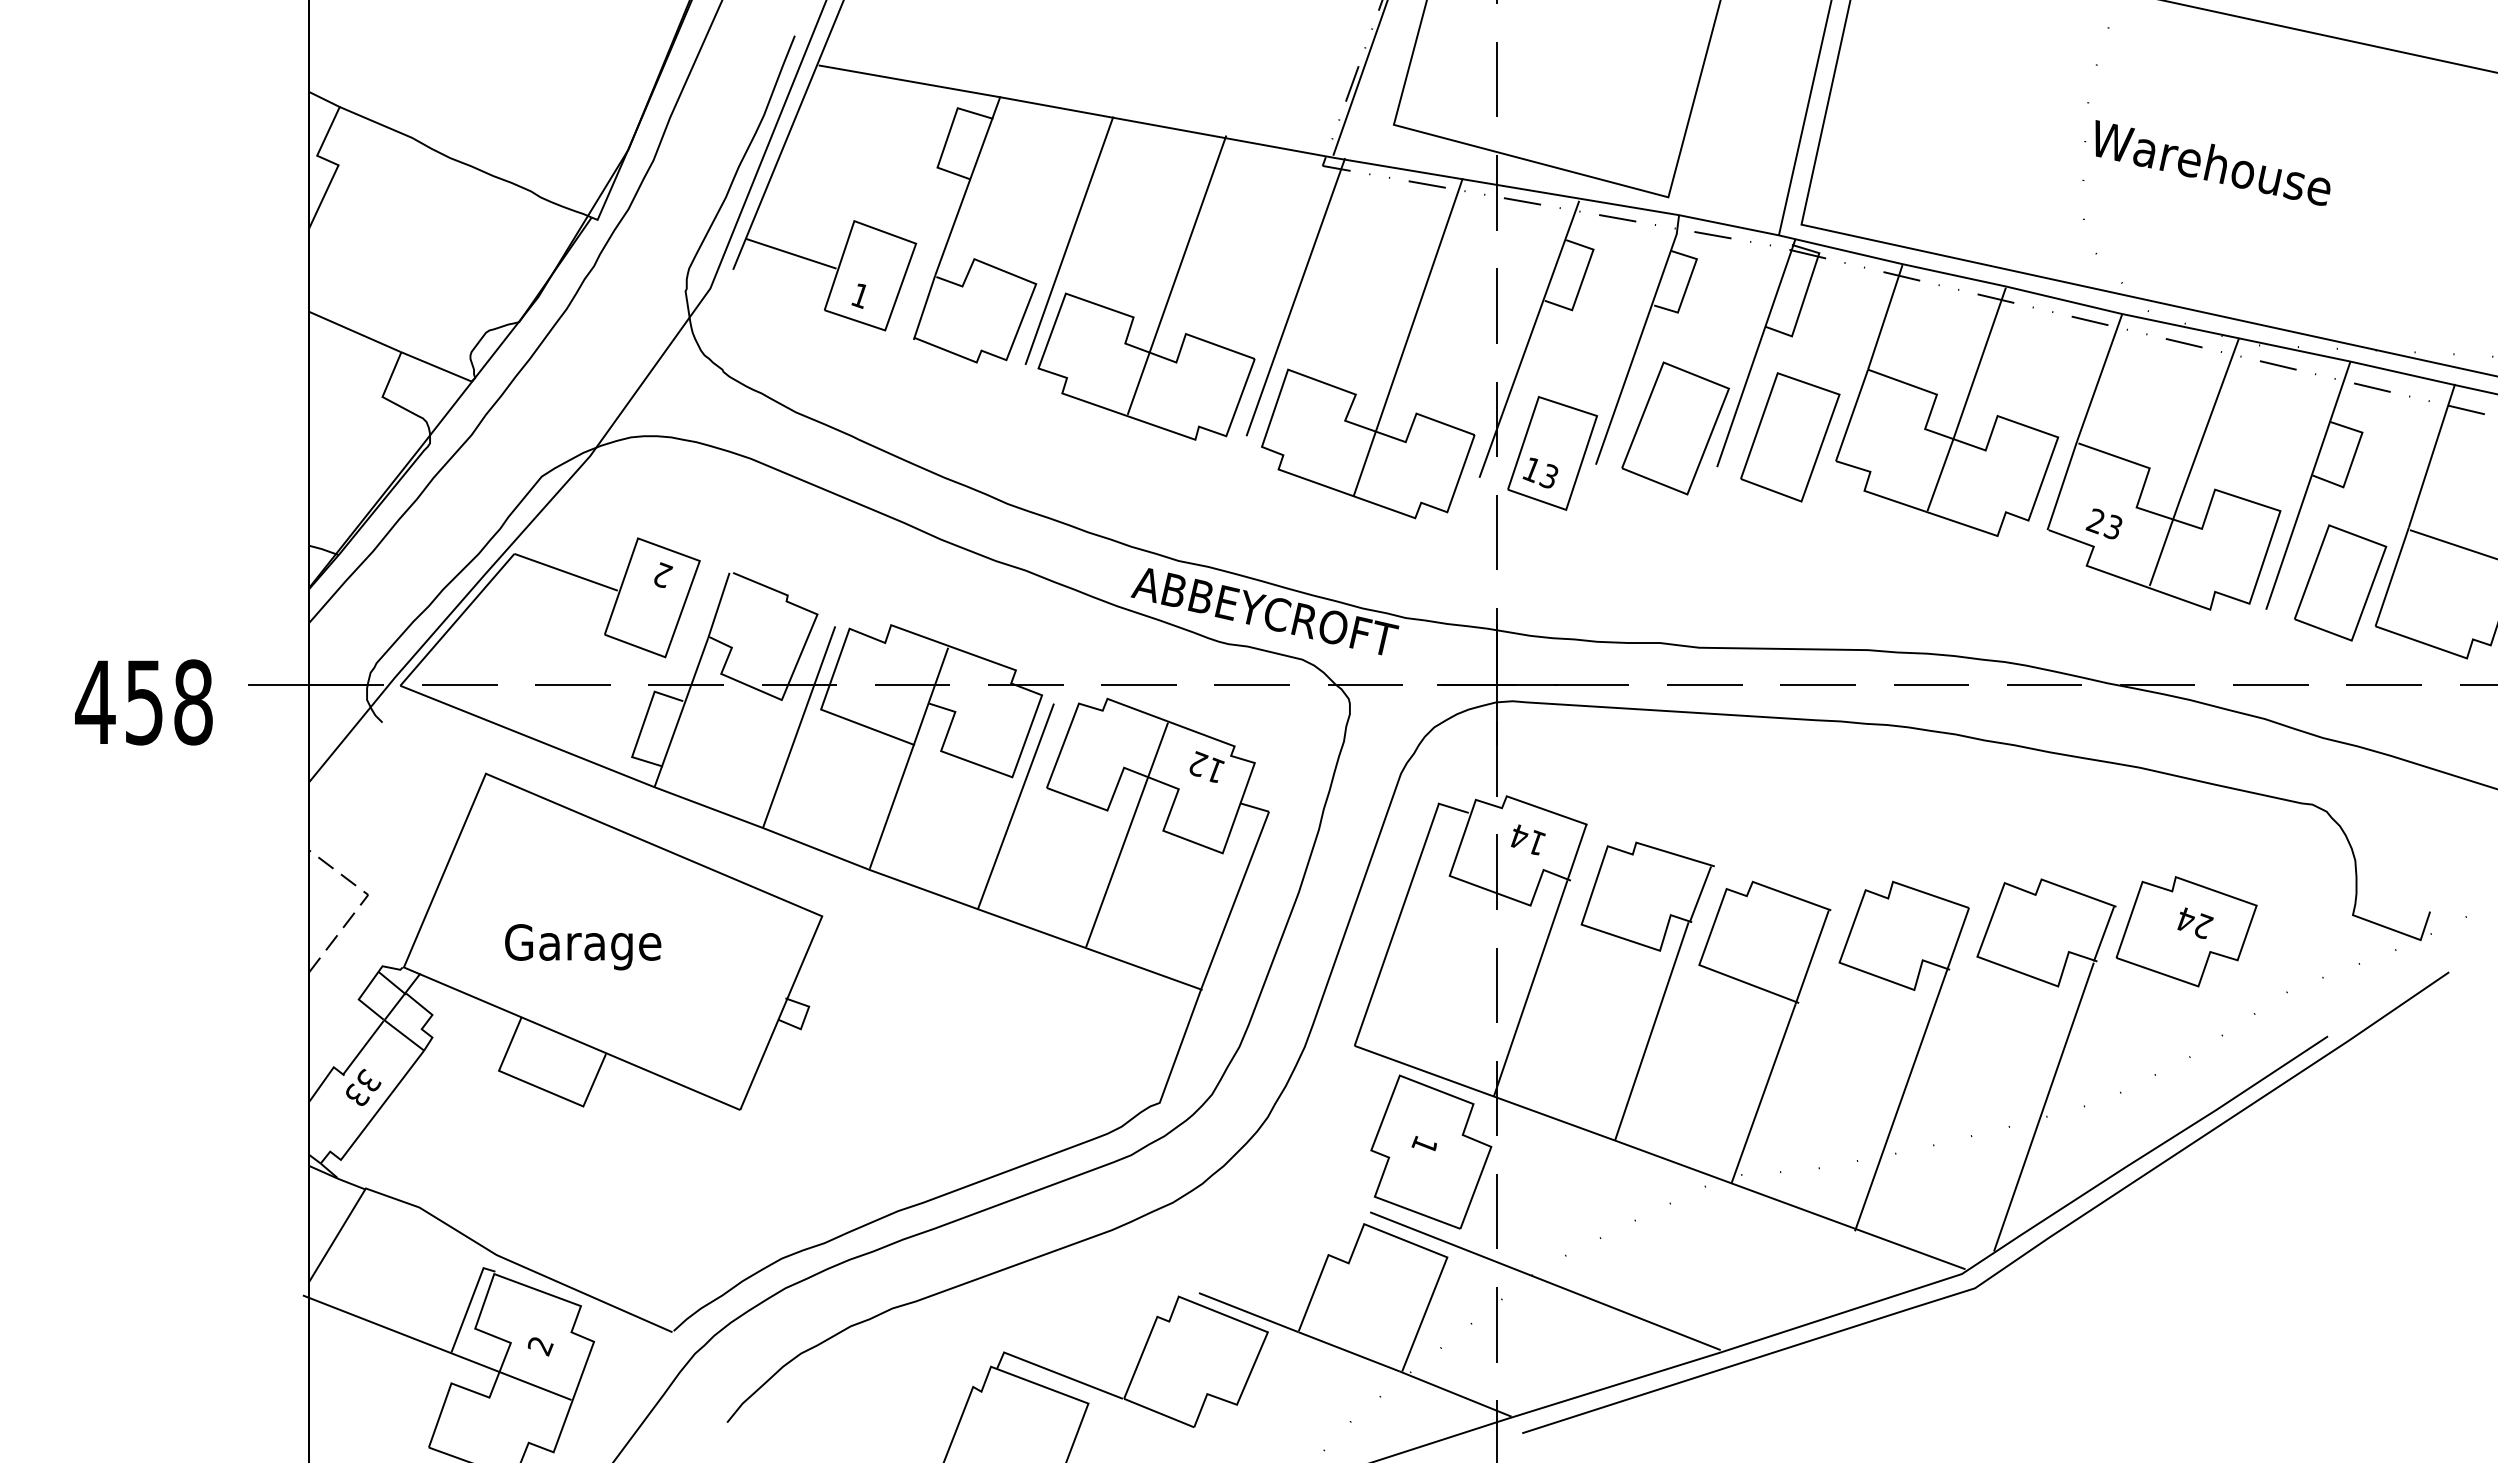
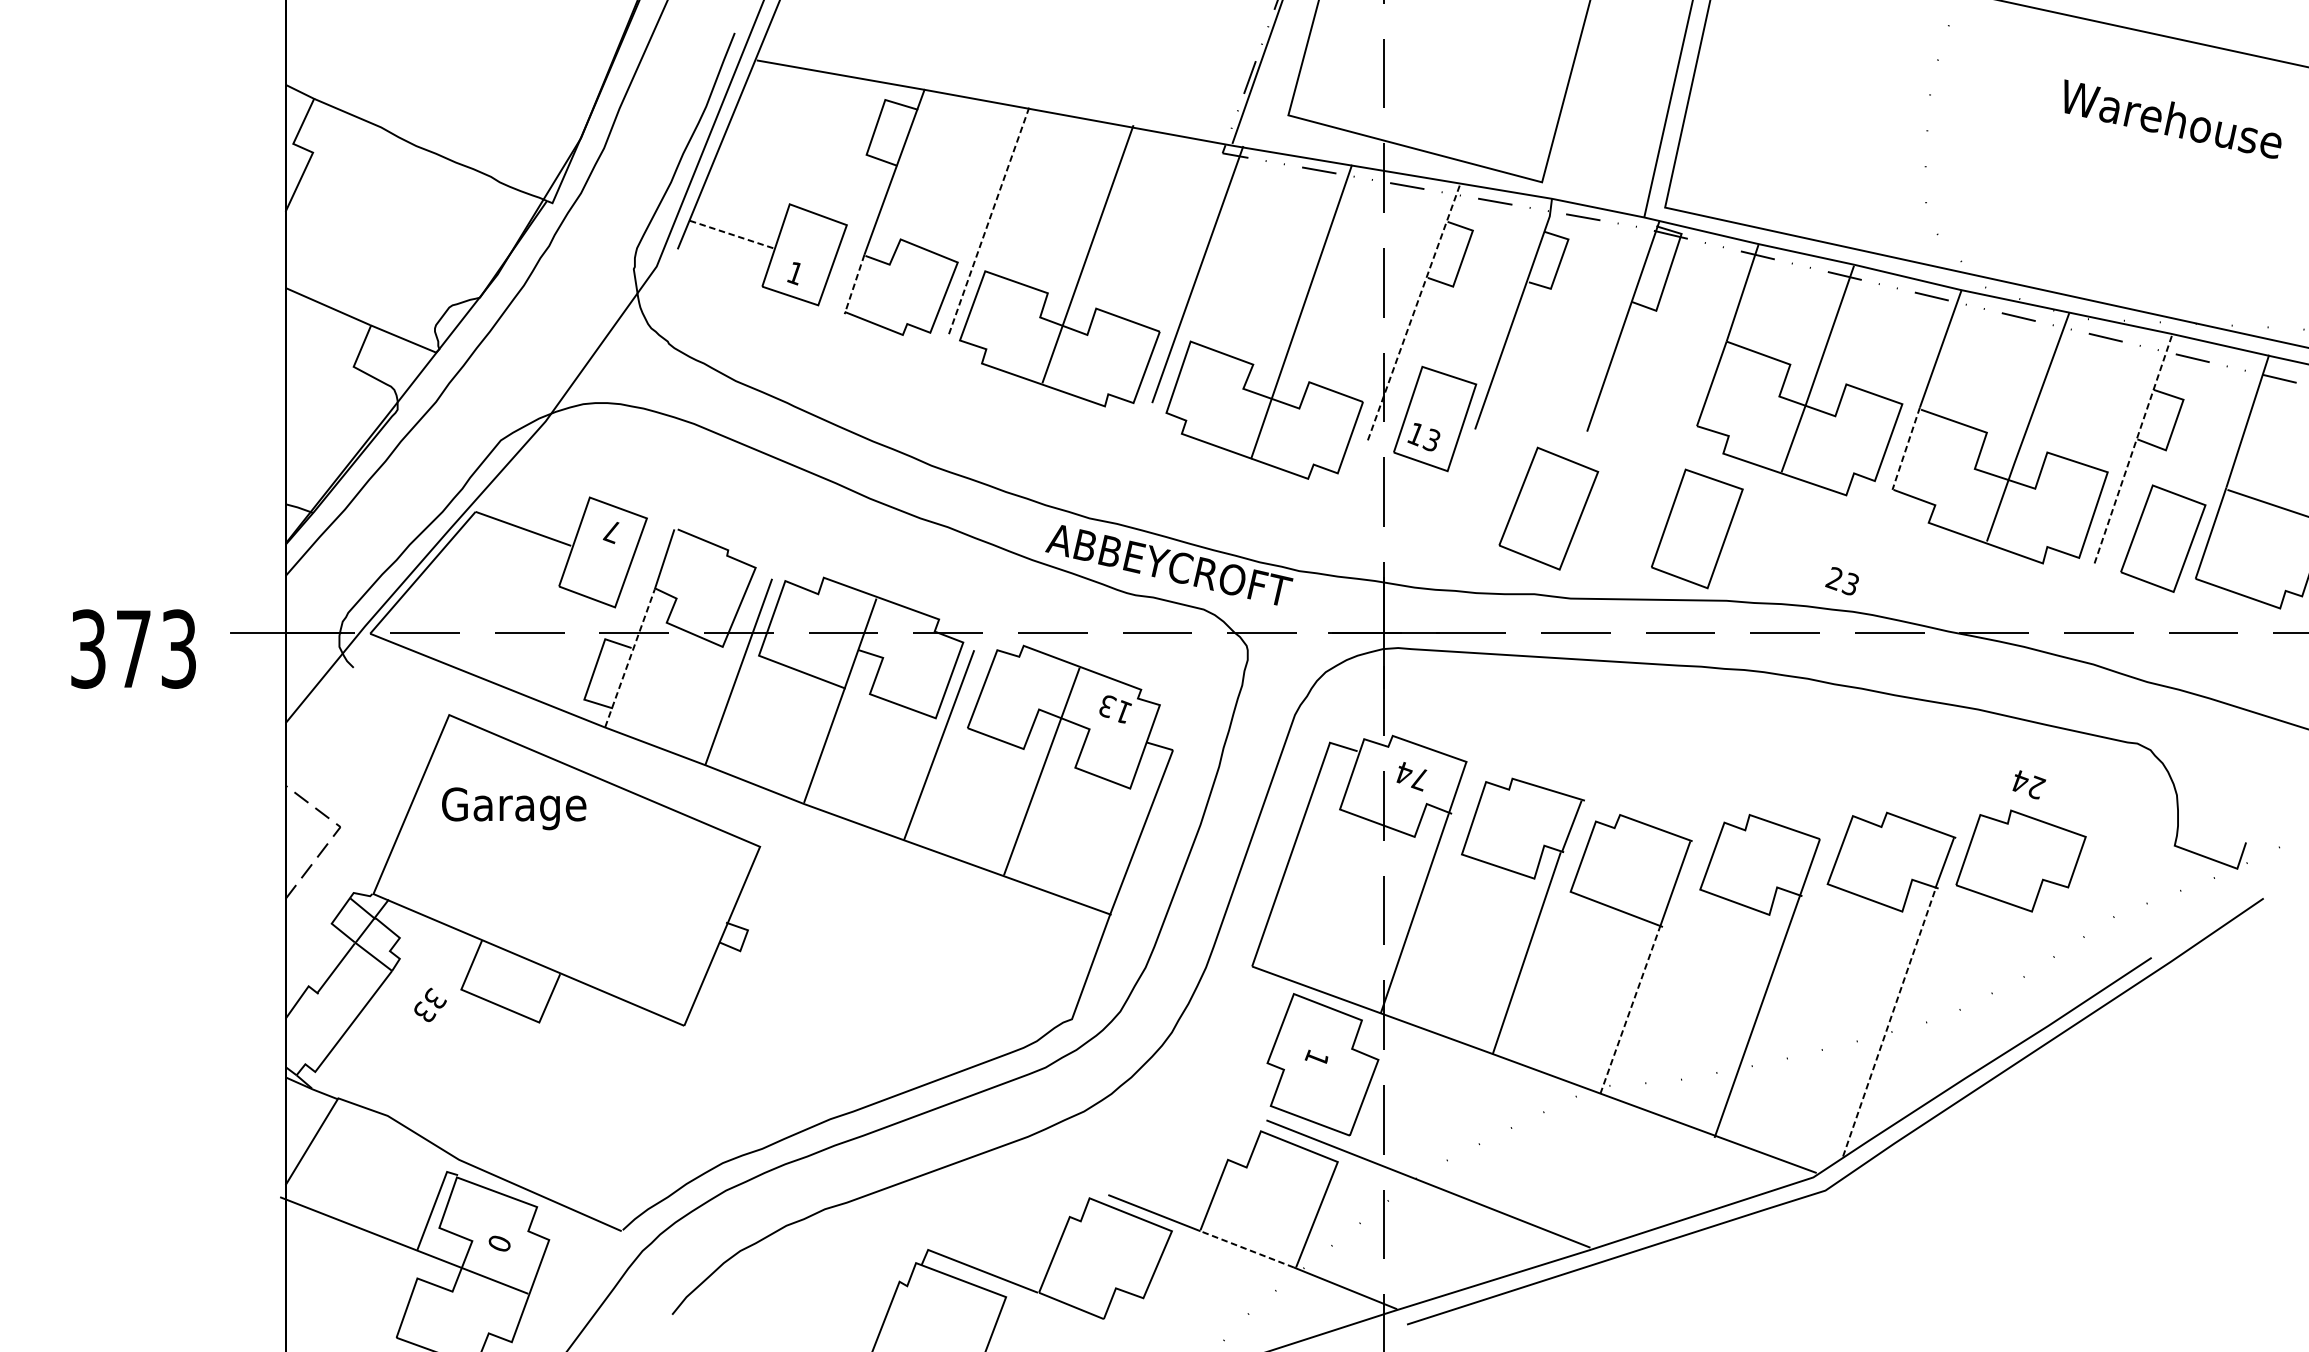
text: (2212, 162) -> (2172, 118), moved
line: (1069, 240) -> (988, 222), solid -> dashed
line: (791, 253) -> (731, 234), solid -> dashed
line: (924, 307) -> (854, 284), solid -> dashed
line: (1529, 339) -> (1413, 313), solid -> dashed
part: (1675, 428) -> (1548, 508), moved
part: (1790, 437) -> (1697, 529), moved
line: (2062, 485) -> (1906, 448), solid -> dashed
line: (2308, 485) -> (2133, 448), solid -> dashed
text: (2103, 523) -> (1841, 580), moved
text: (662, 575) -> (612, 531), 2 -> 7
text: (143, 702) -> (132, 649), 458 -> 373
line: (681, 712) -> (630, 658), solid -> dashed
text: (1198, 764) -> (1107, 706), 12 -> 13
text: (1535, 843) -> (1419, 779), 14 -> 74
text: (2195, 922) -> (2029, 784), moved
text: (583, 947) -> (514, 809), moved
text: (363, 1086) -> (430, 1004), moved
line: (1763, 1093) -> (1630, 1010), solid -> dashed
line: (2043, 1107) -> (1888, 1023), solid -> dashed
text: (540, 1346) -> (499, 1244), 2 -> 0
line: (1348, 1351) -> (1246, 1249), solid -> dashed

